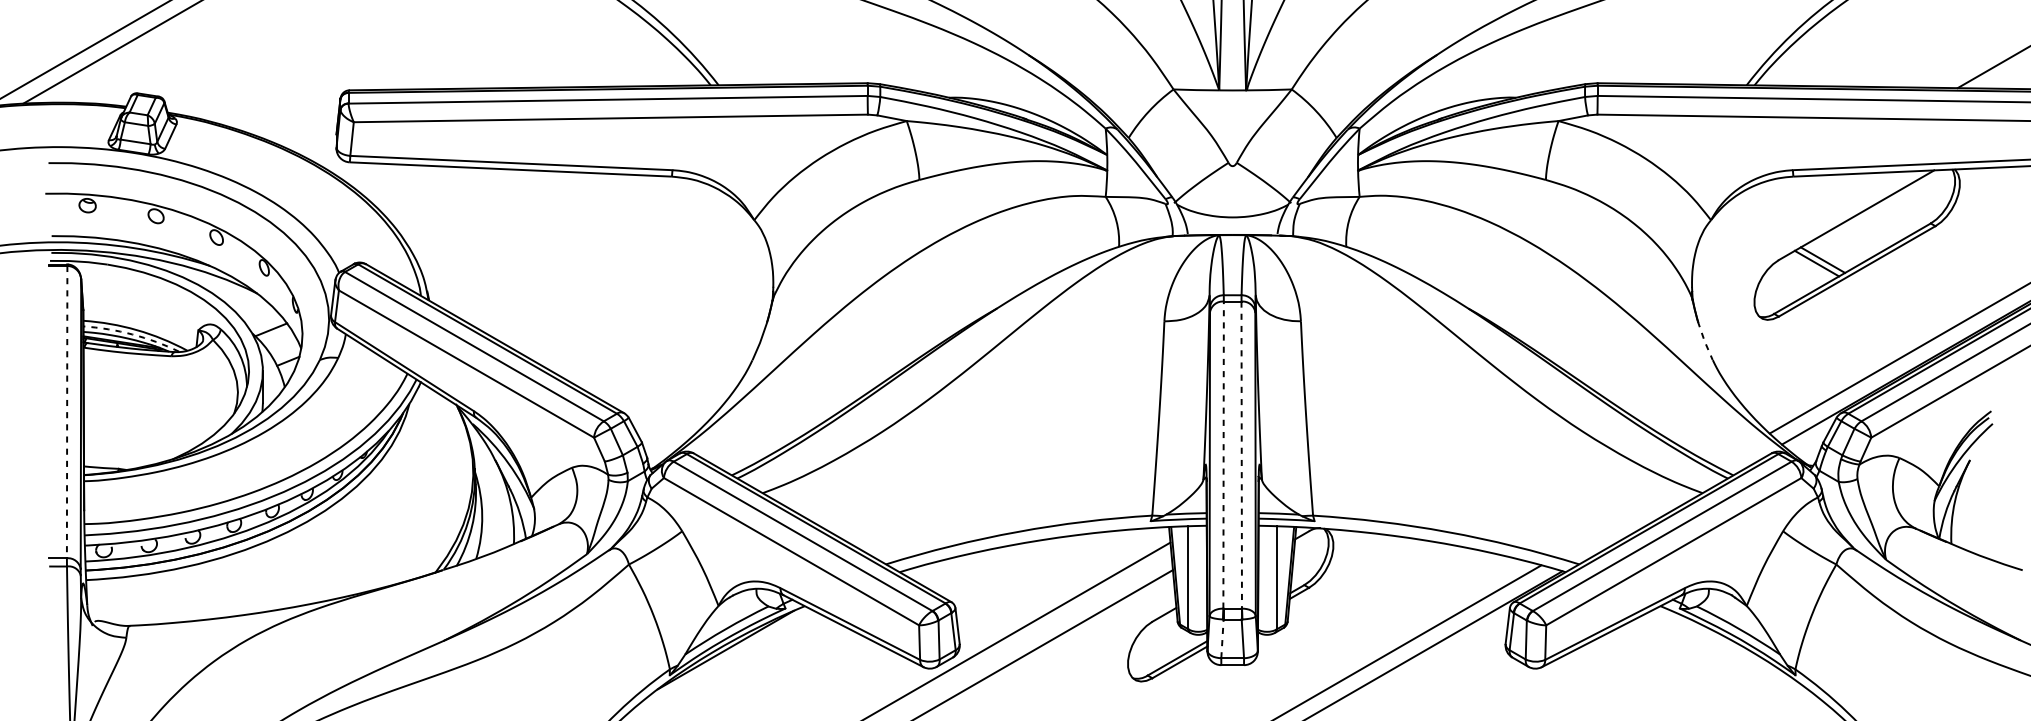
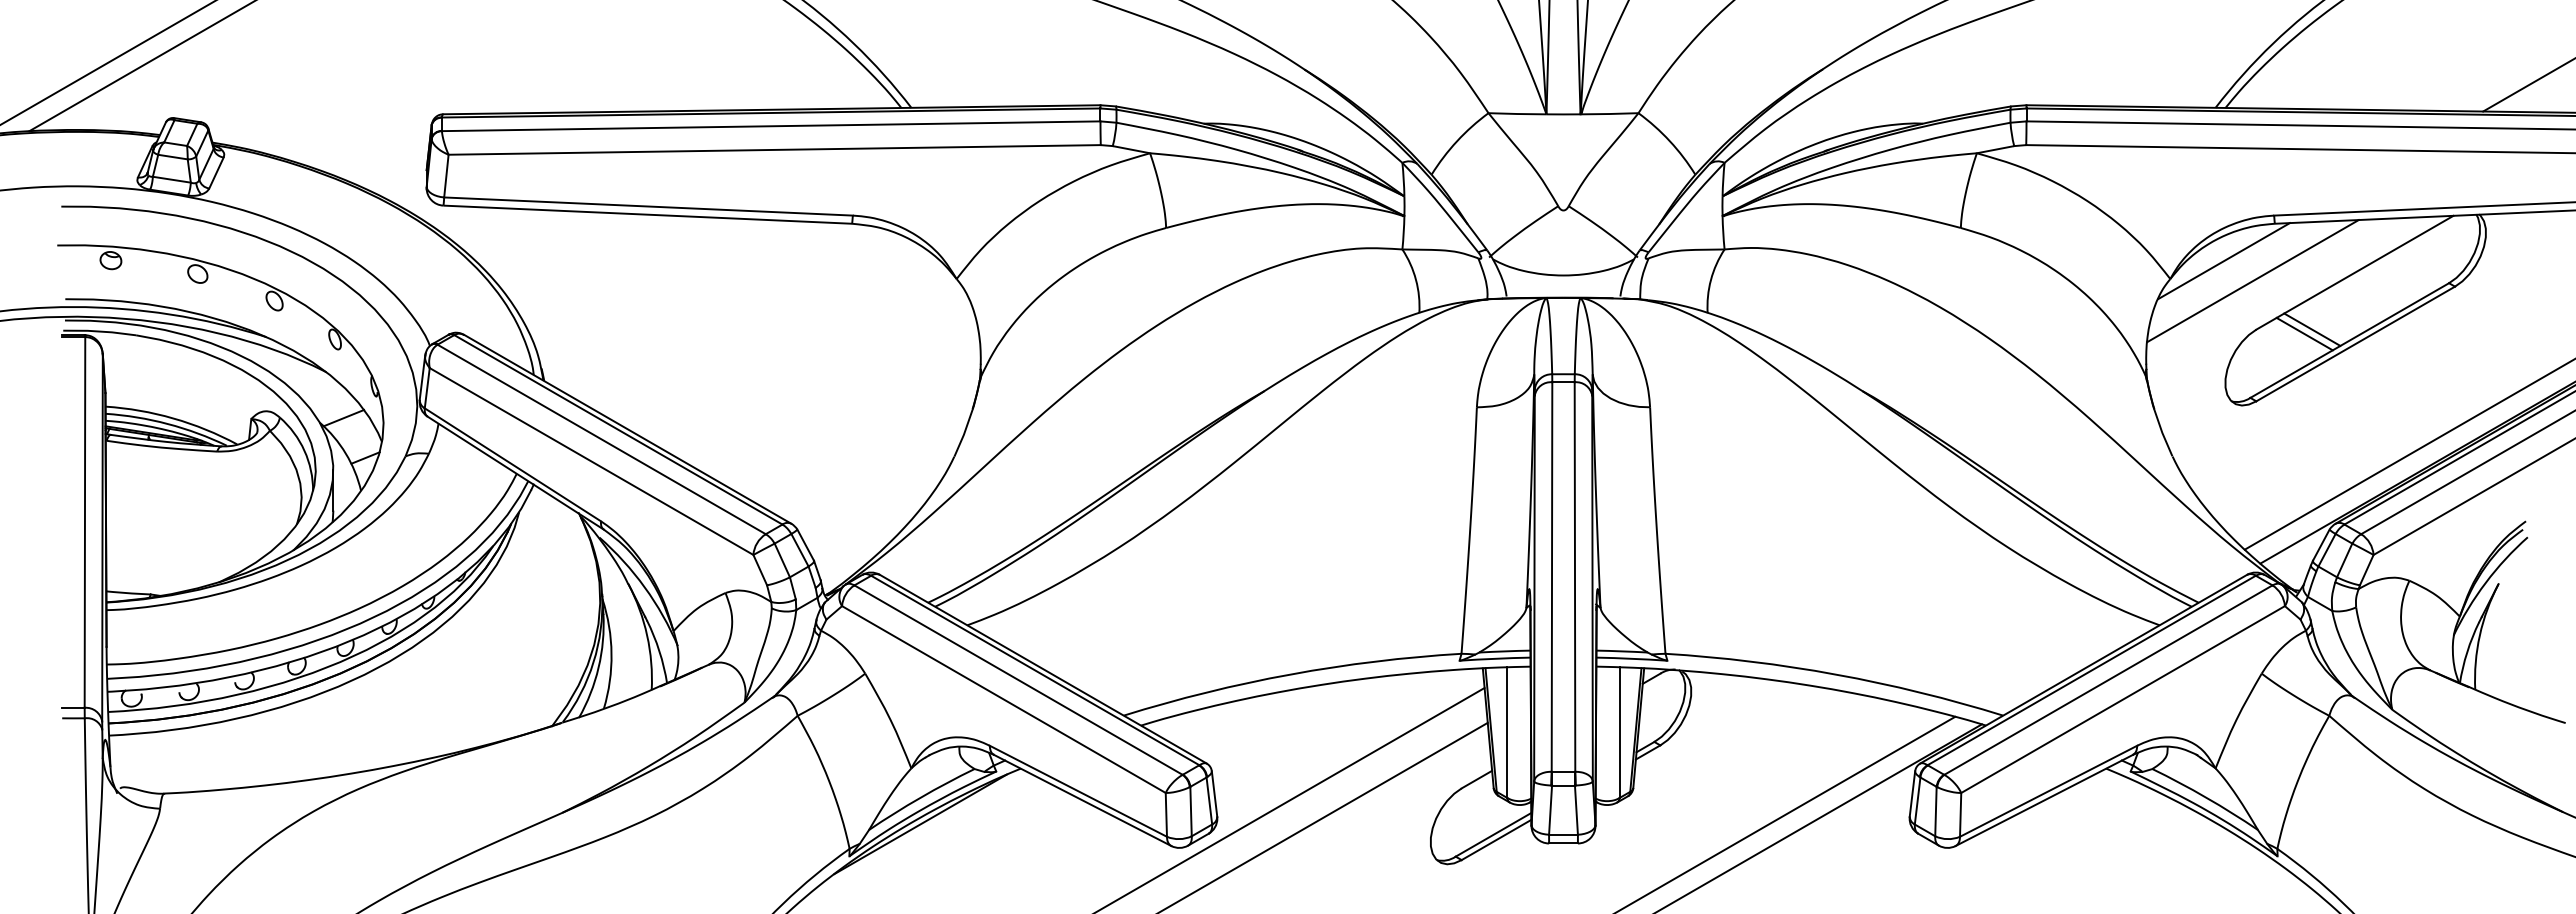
line: (1752, 205) -> (2223, 260), added
line: (1775, 222) -> (2252, 281), added
arc: (132, 334) -> (167, 423), dashed -> solid
line: (1704, 341) -> (2162, 432), dashed -> solid
line: (66, 412) -> (84, 522), dashed -> solid
line: (1224, 455) -> (1552, 577), dashed -> solid
line: (1241, 455) -> (1574, 577), dashed -> solid
line: (1222, 639) -> (1550, 810), dashed -> solid

